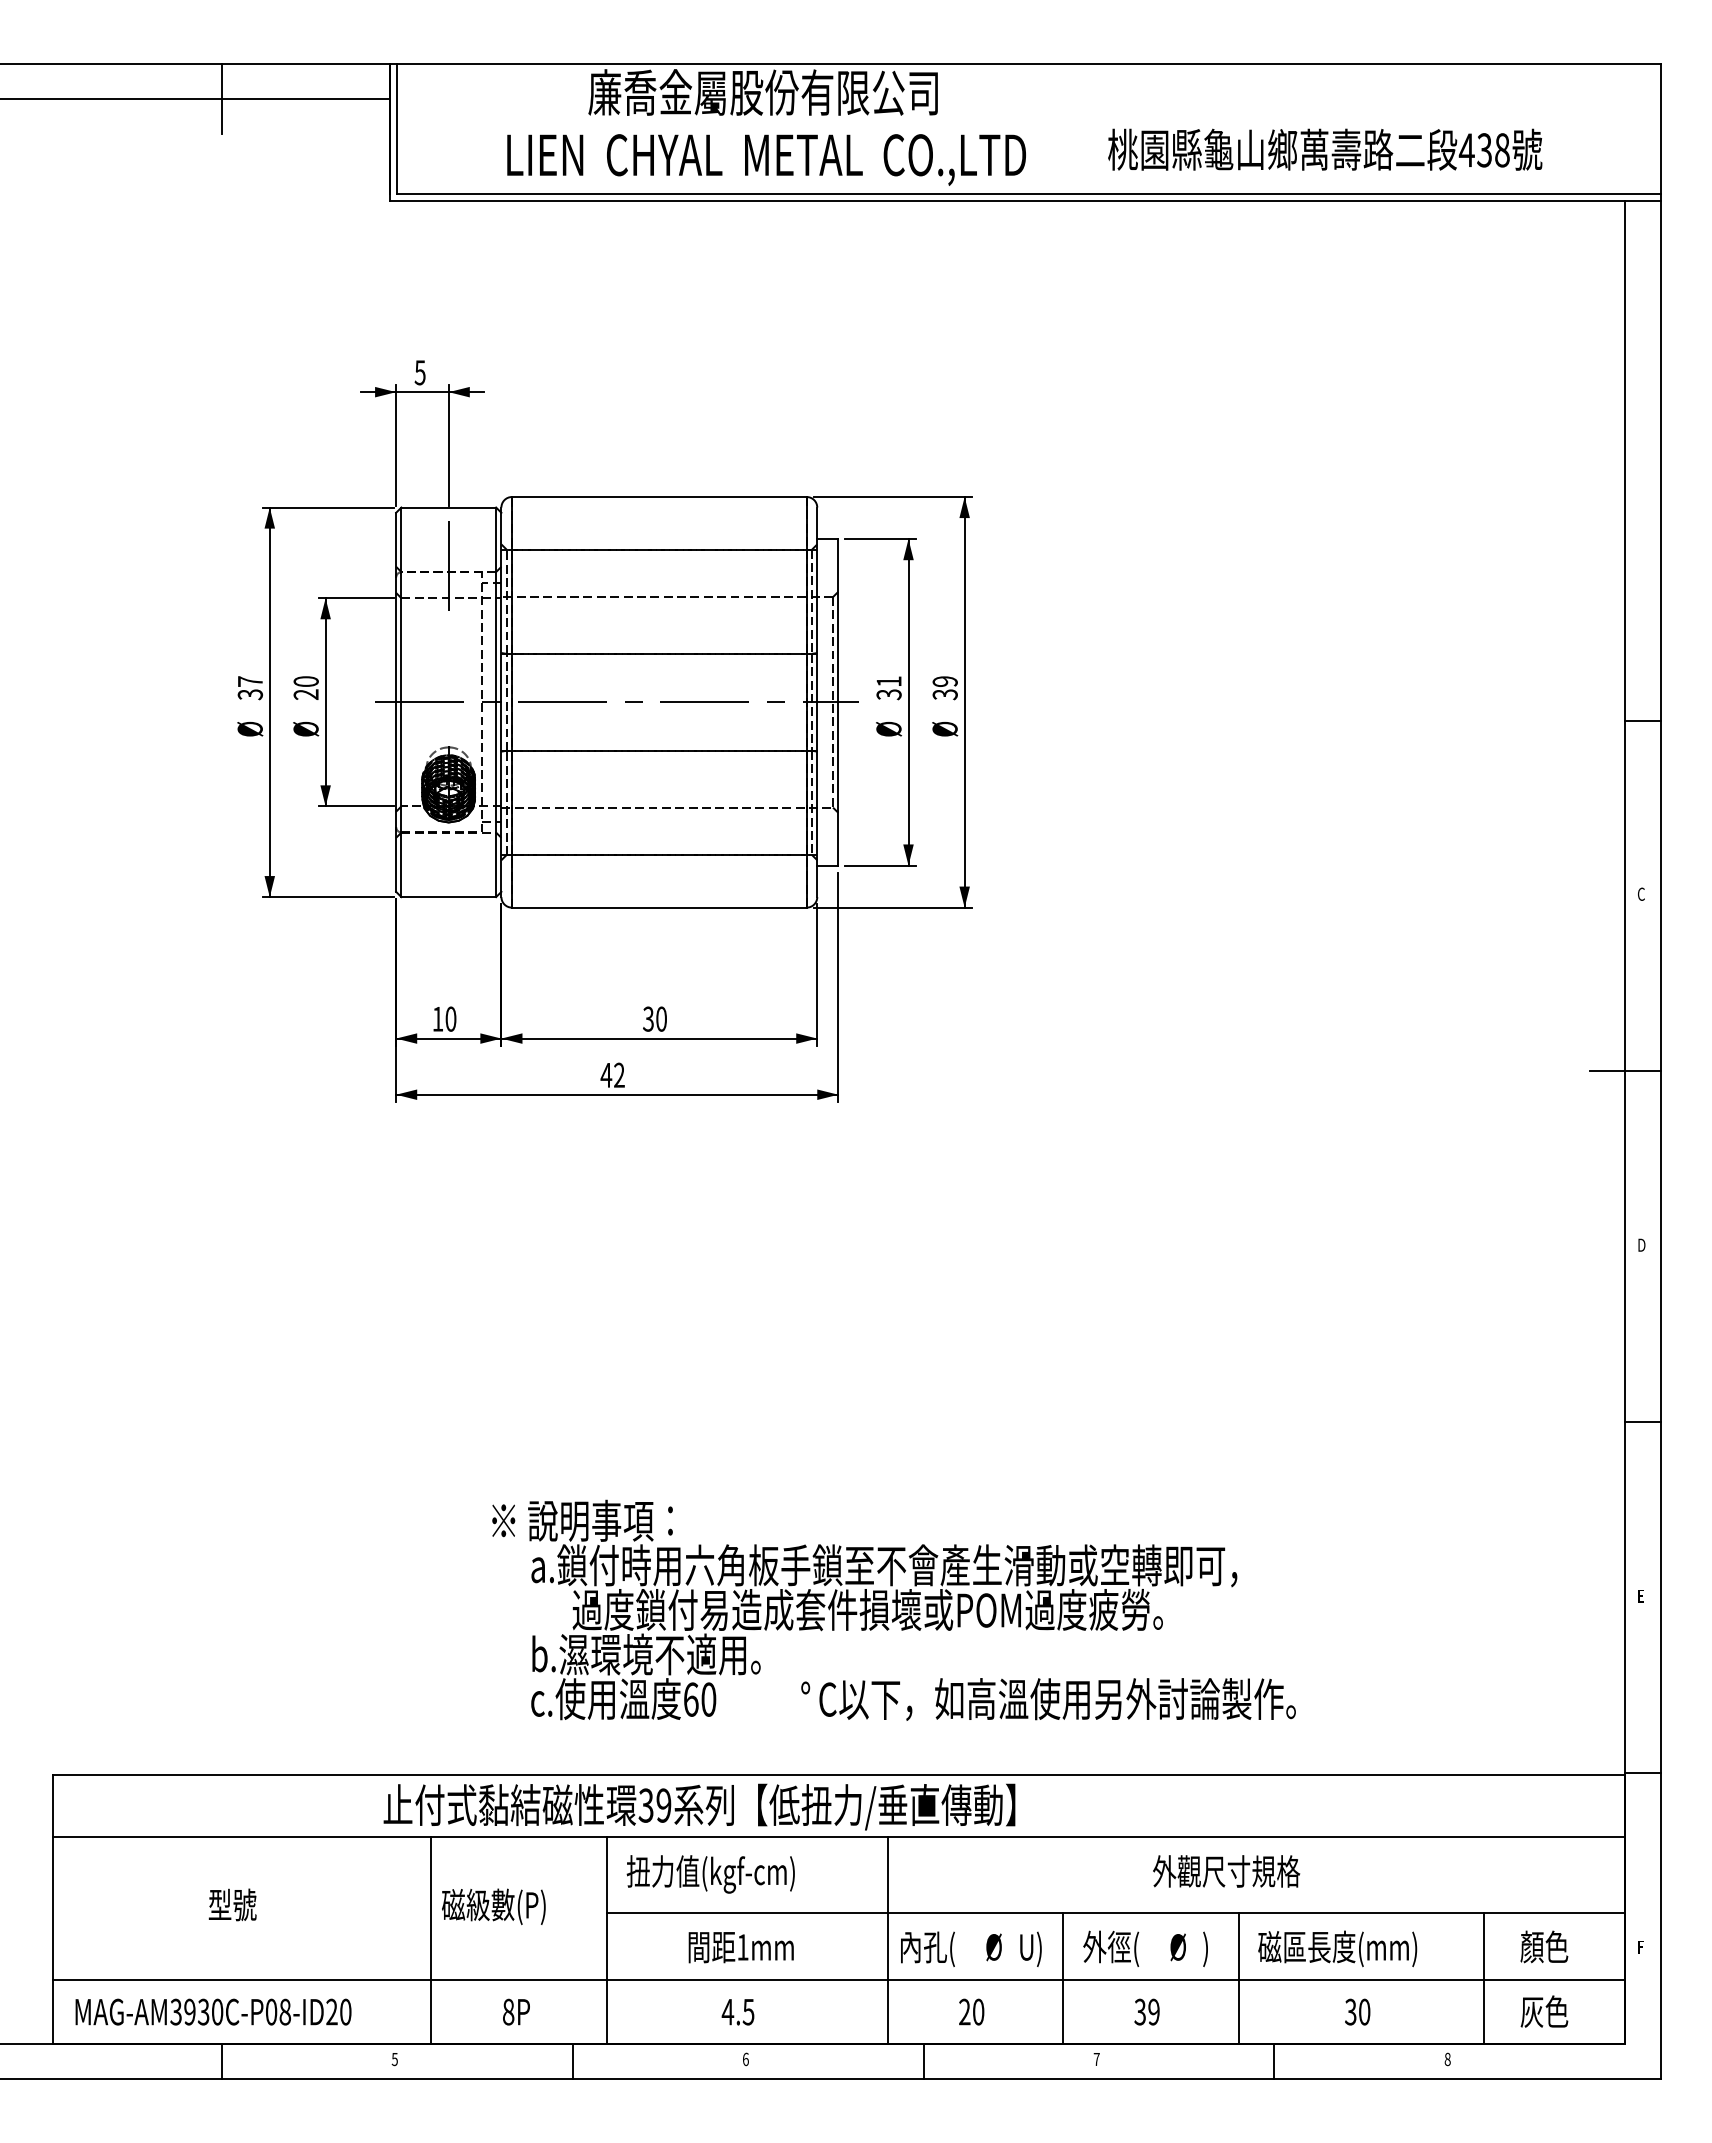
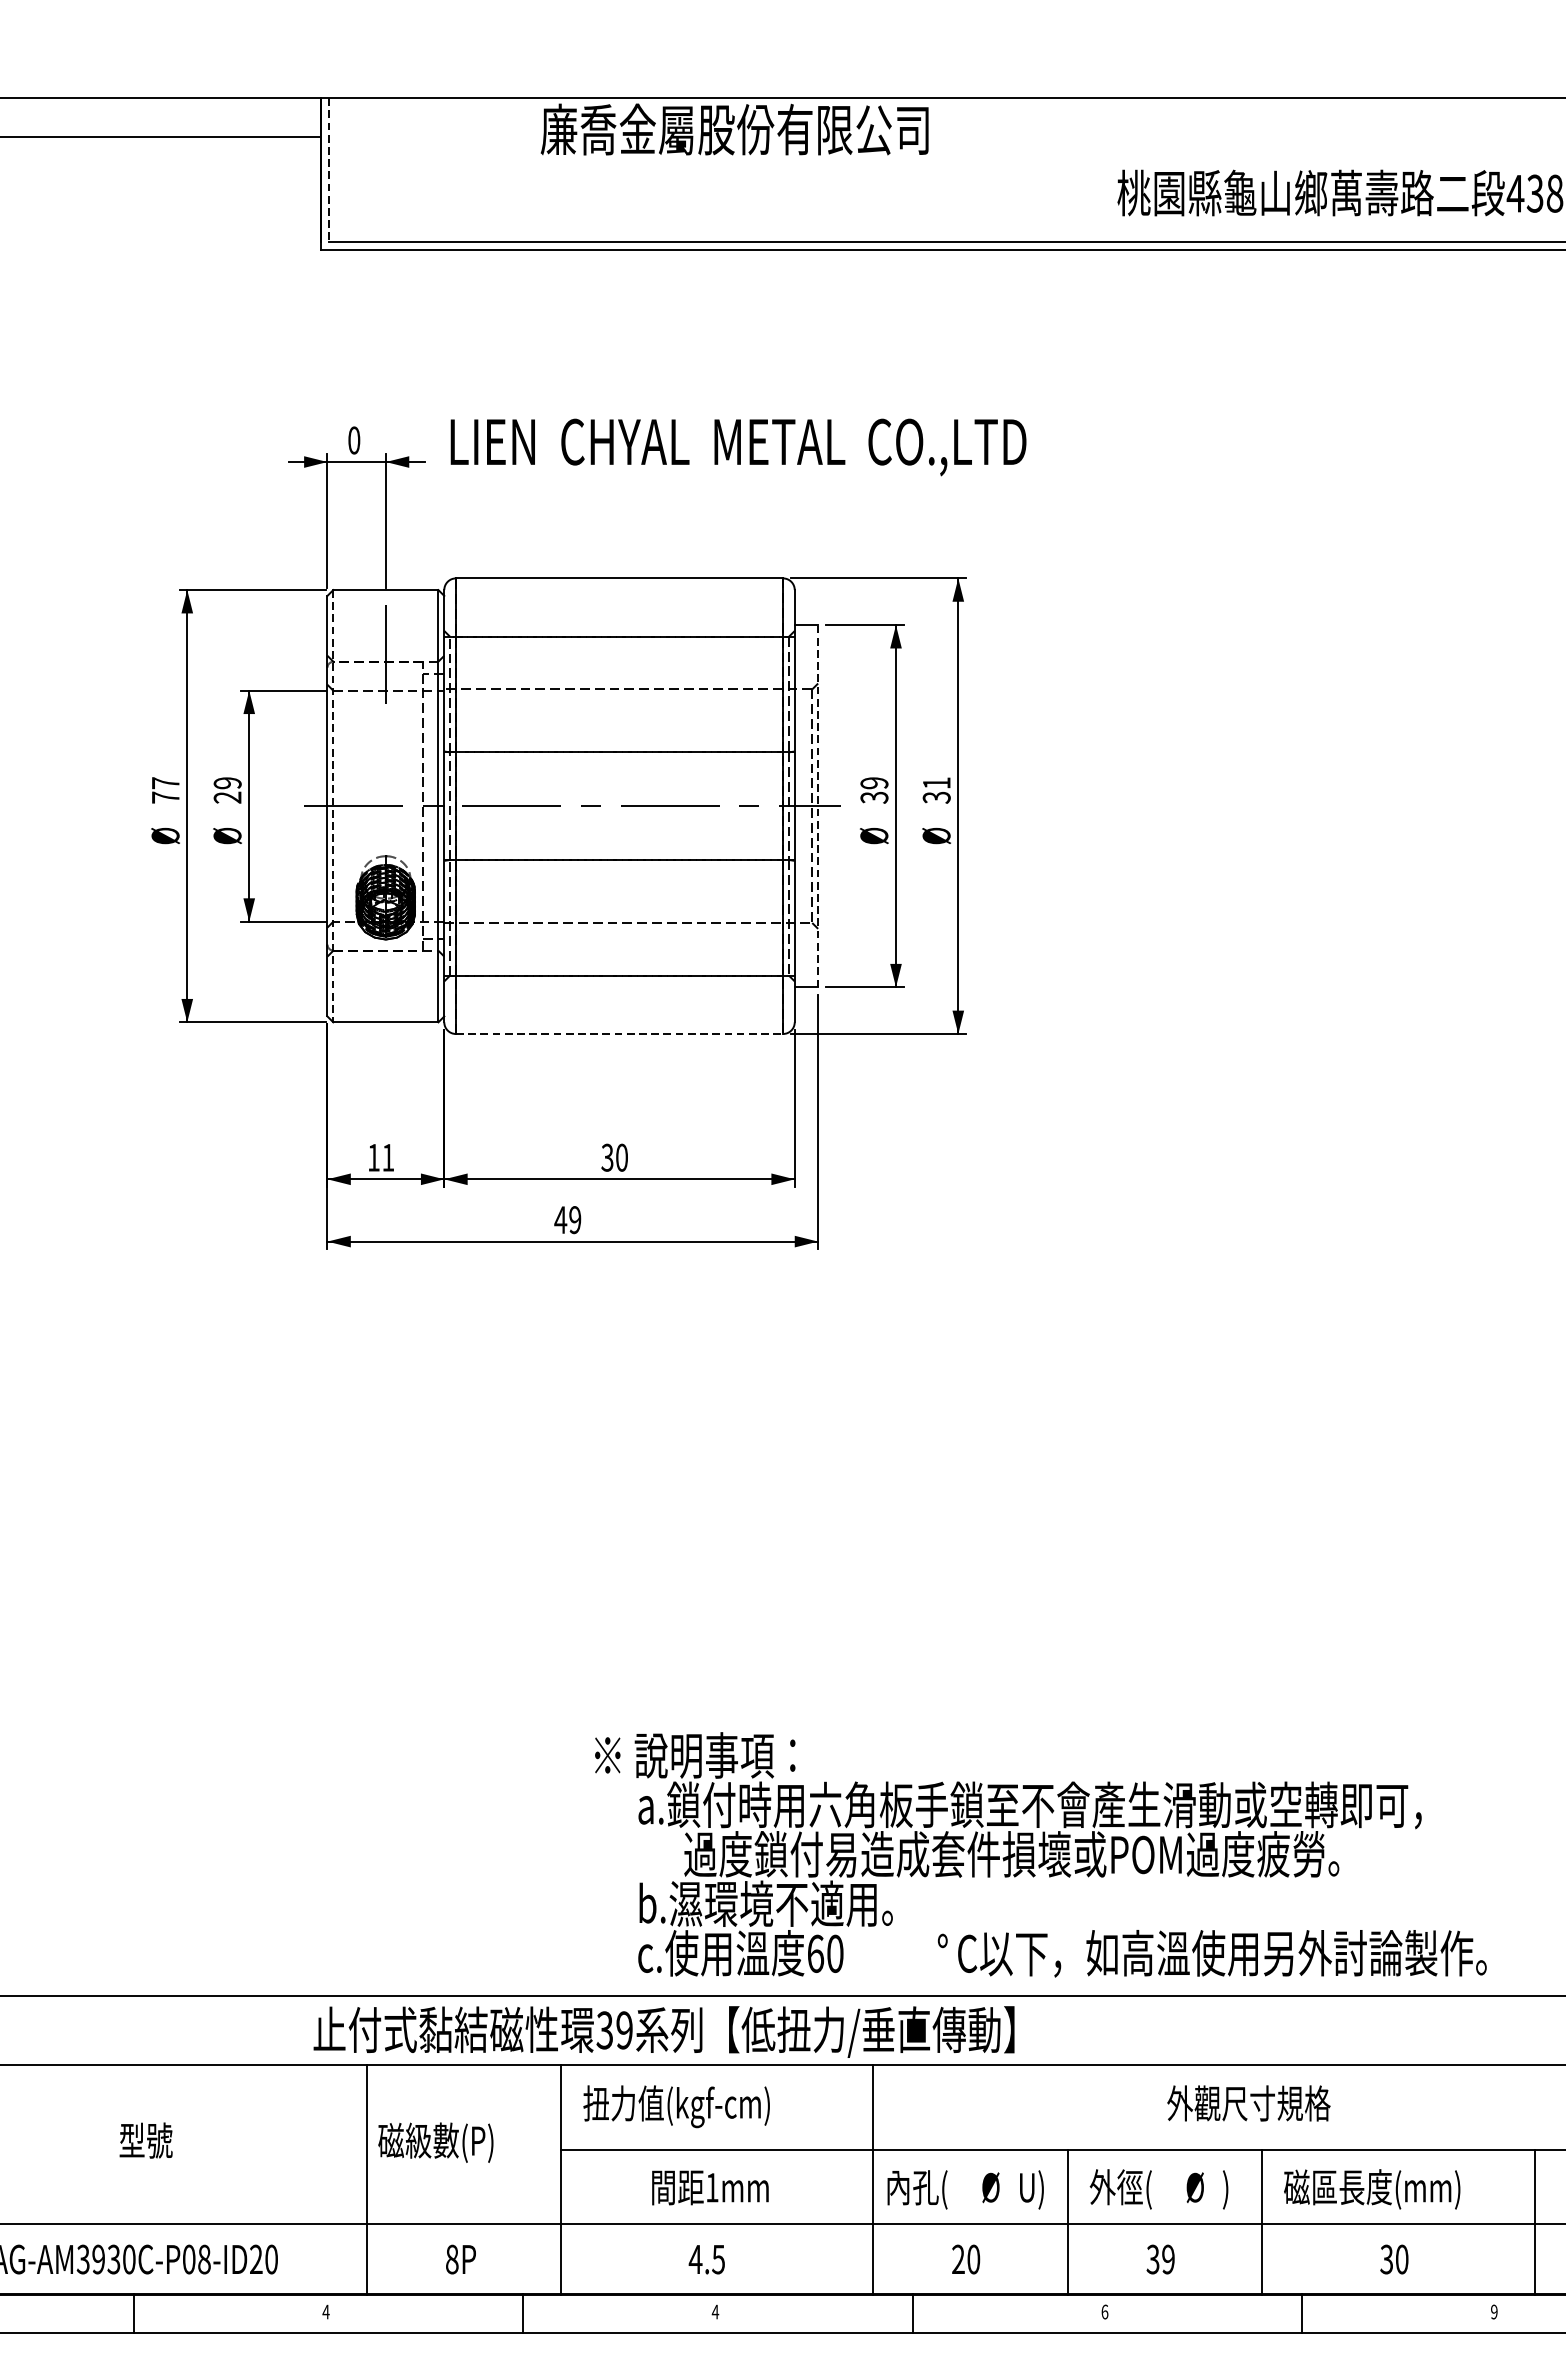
line: (221, 99) -> (133, 137), removed
line: (397, 129) -> (328, 170), solid -> dashed
text: (766, 159) -> (738, 446), moved
text: (419, 372) -> (353, 440), 5 -> 0
text: (305, 681) -> (226, 783), 20 -> 29
text: (888, 681) -> (873, 783), 31 -> 39
text: (944, 681) -> (935, 783), 39 -> 31
text: (250, 694) -> (165, 797), 37 -> 77
line: (838, 701) -> (818, 805), solid -> dashed
line: (401, 702) -> (333, 806), solid -> dashed
line: (659, 907) -> (619, 1033), solid -> dashed
text: (450, 1018) -> (387, 1157), 10 -> 11
text: (619, 1075) -> (575, 1220), 42 -> 49
text: (893, 1609) -> (1040, 1853), moved
text: (394, 2059) -> (325, 2312), 5 -> 4
text: (745, 2059) -> (715, 2312), 6 -> 4
text: (1096, 2059) -> (1104, 2312), 7 -> 6
text: (1447, 2059) -> (1494, 2312), 8 -> 9

